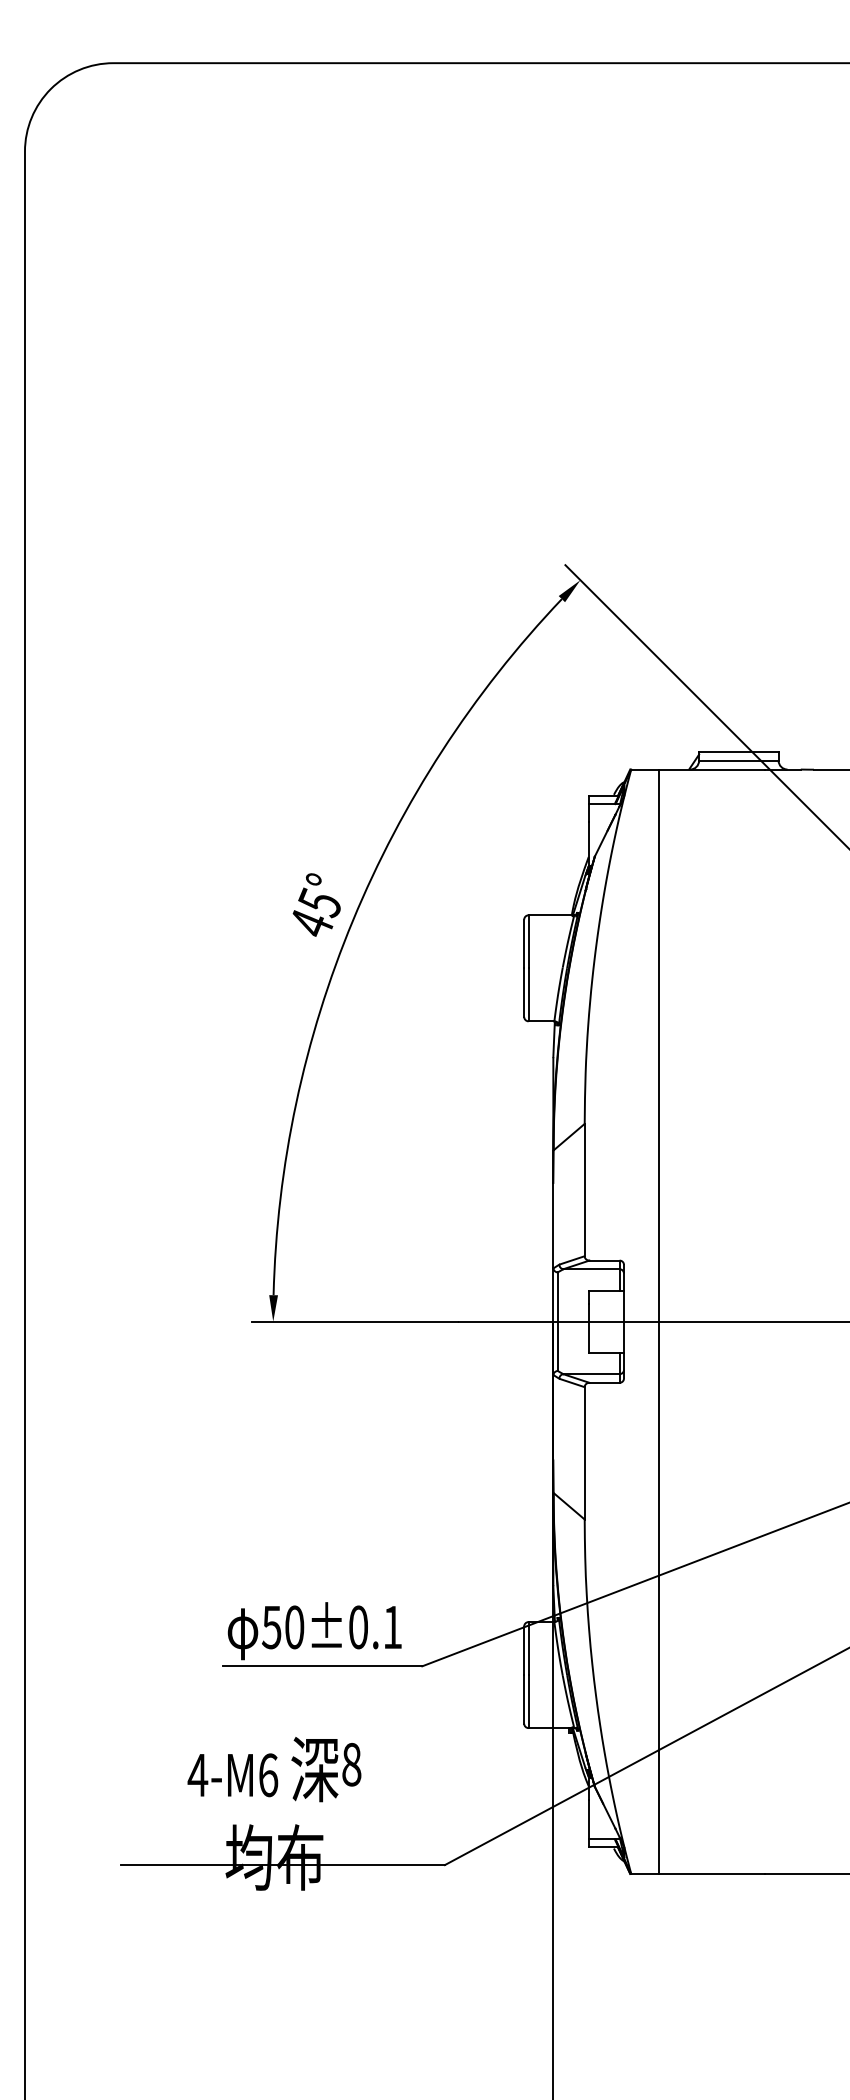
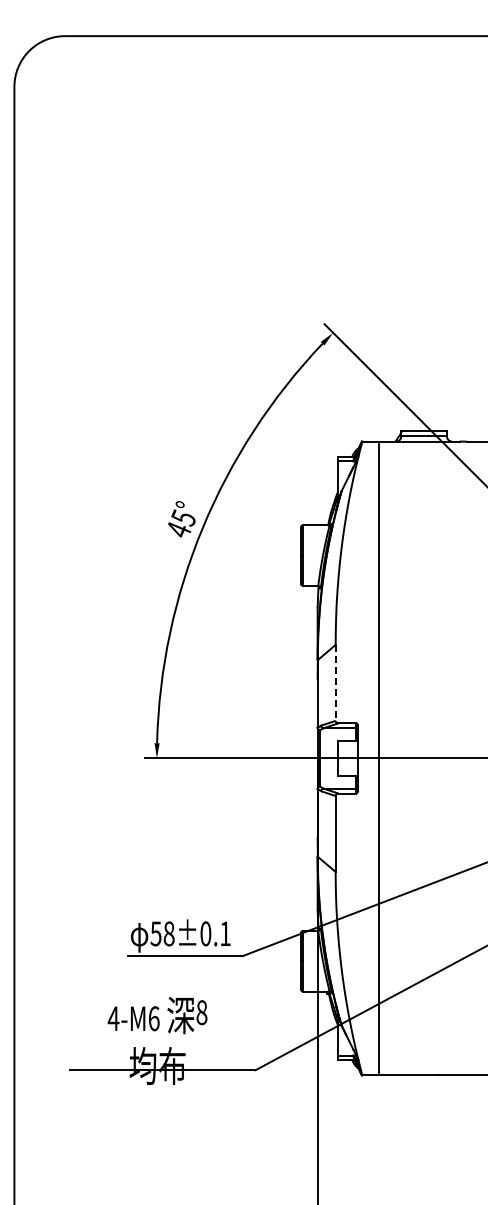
line: (584, 1189) -> (335, 682), solid -> dashed
text: (293, 1628) -> (168, 934), 50±0.1 -> 58±0.1

